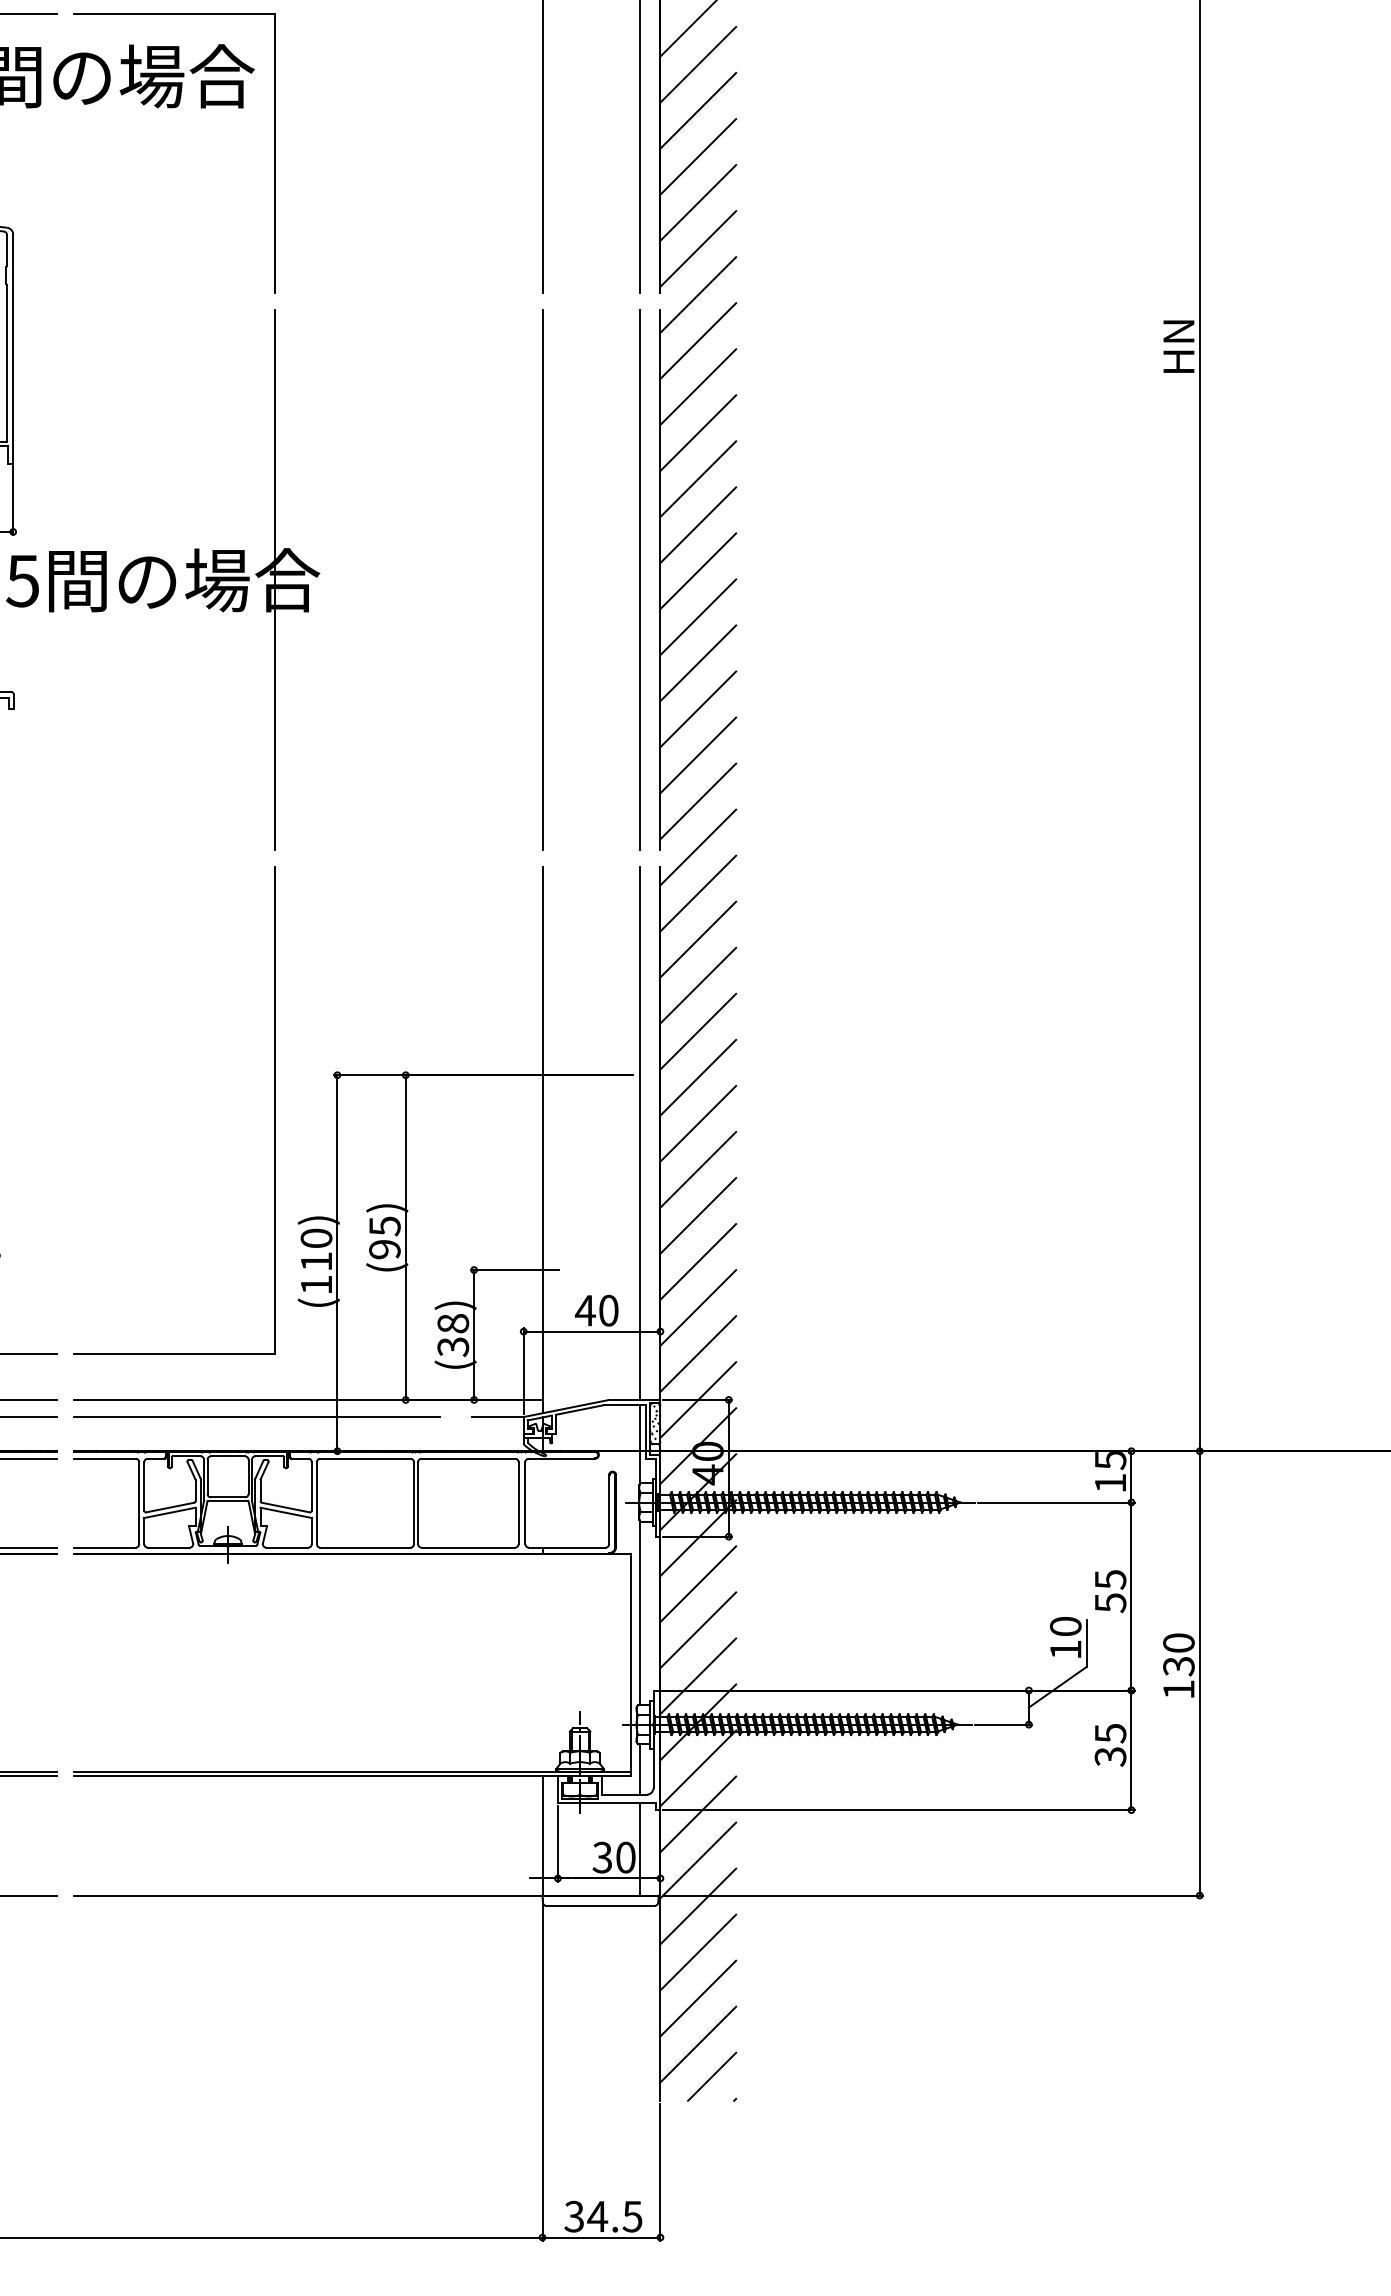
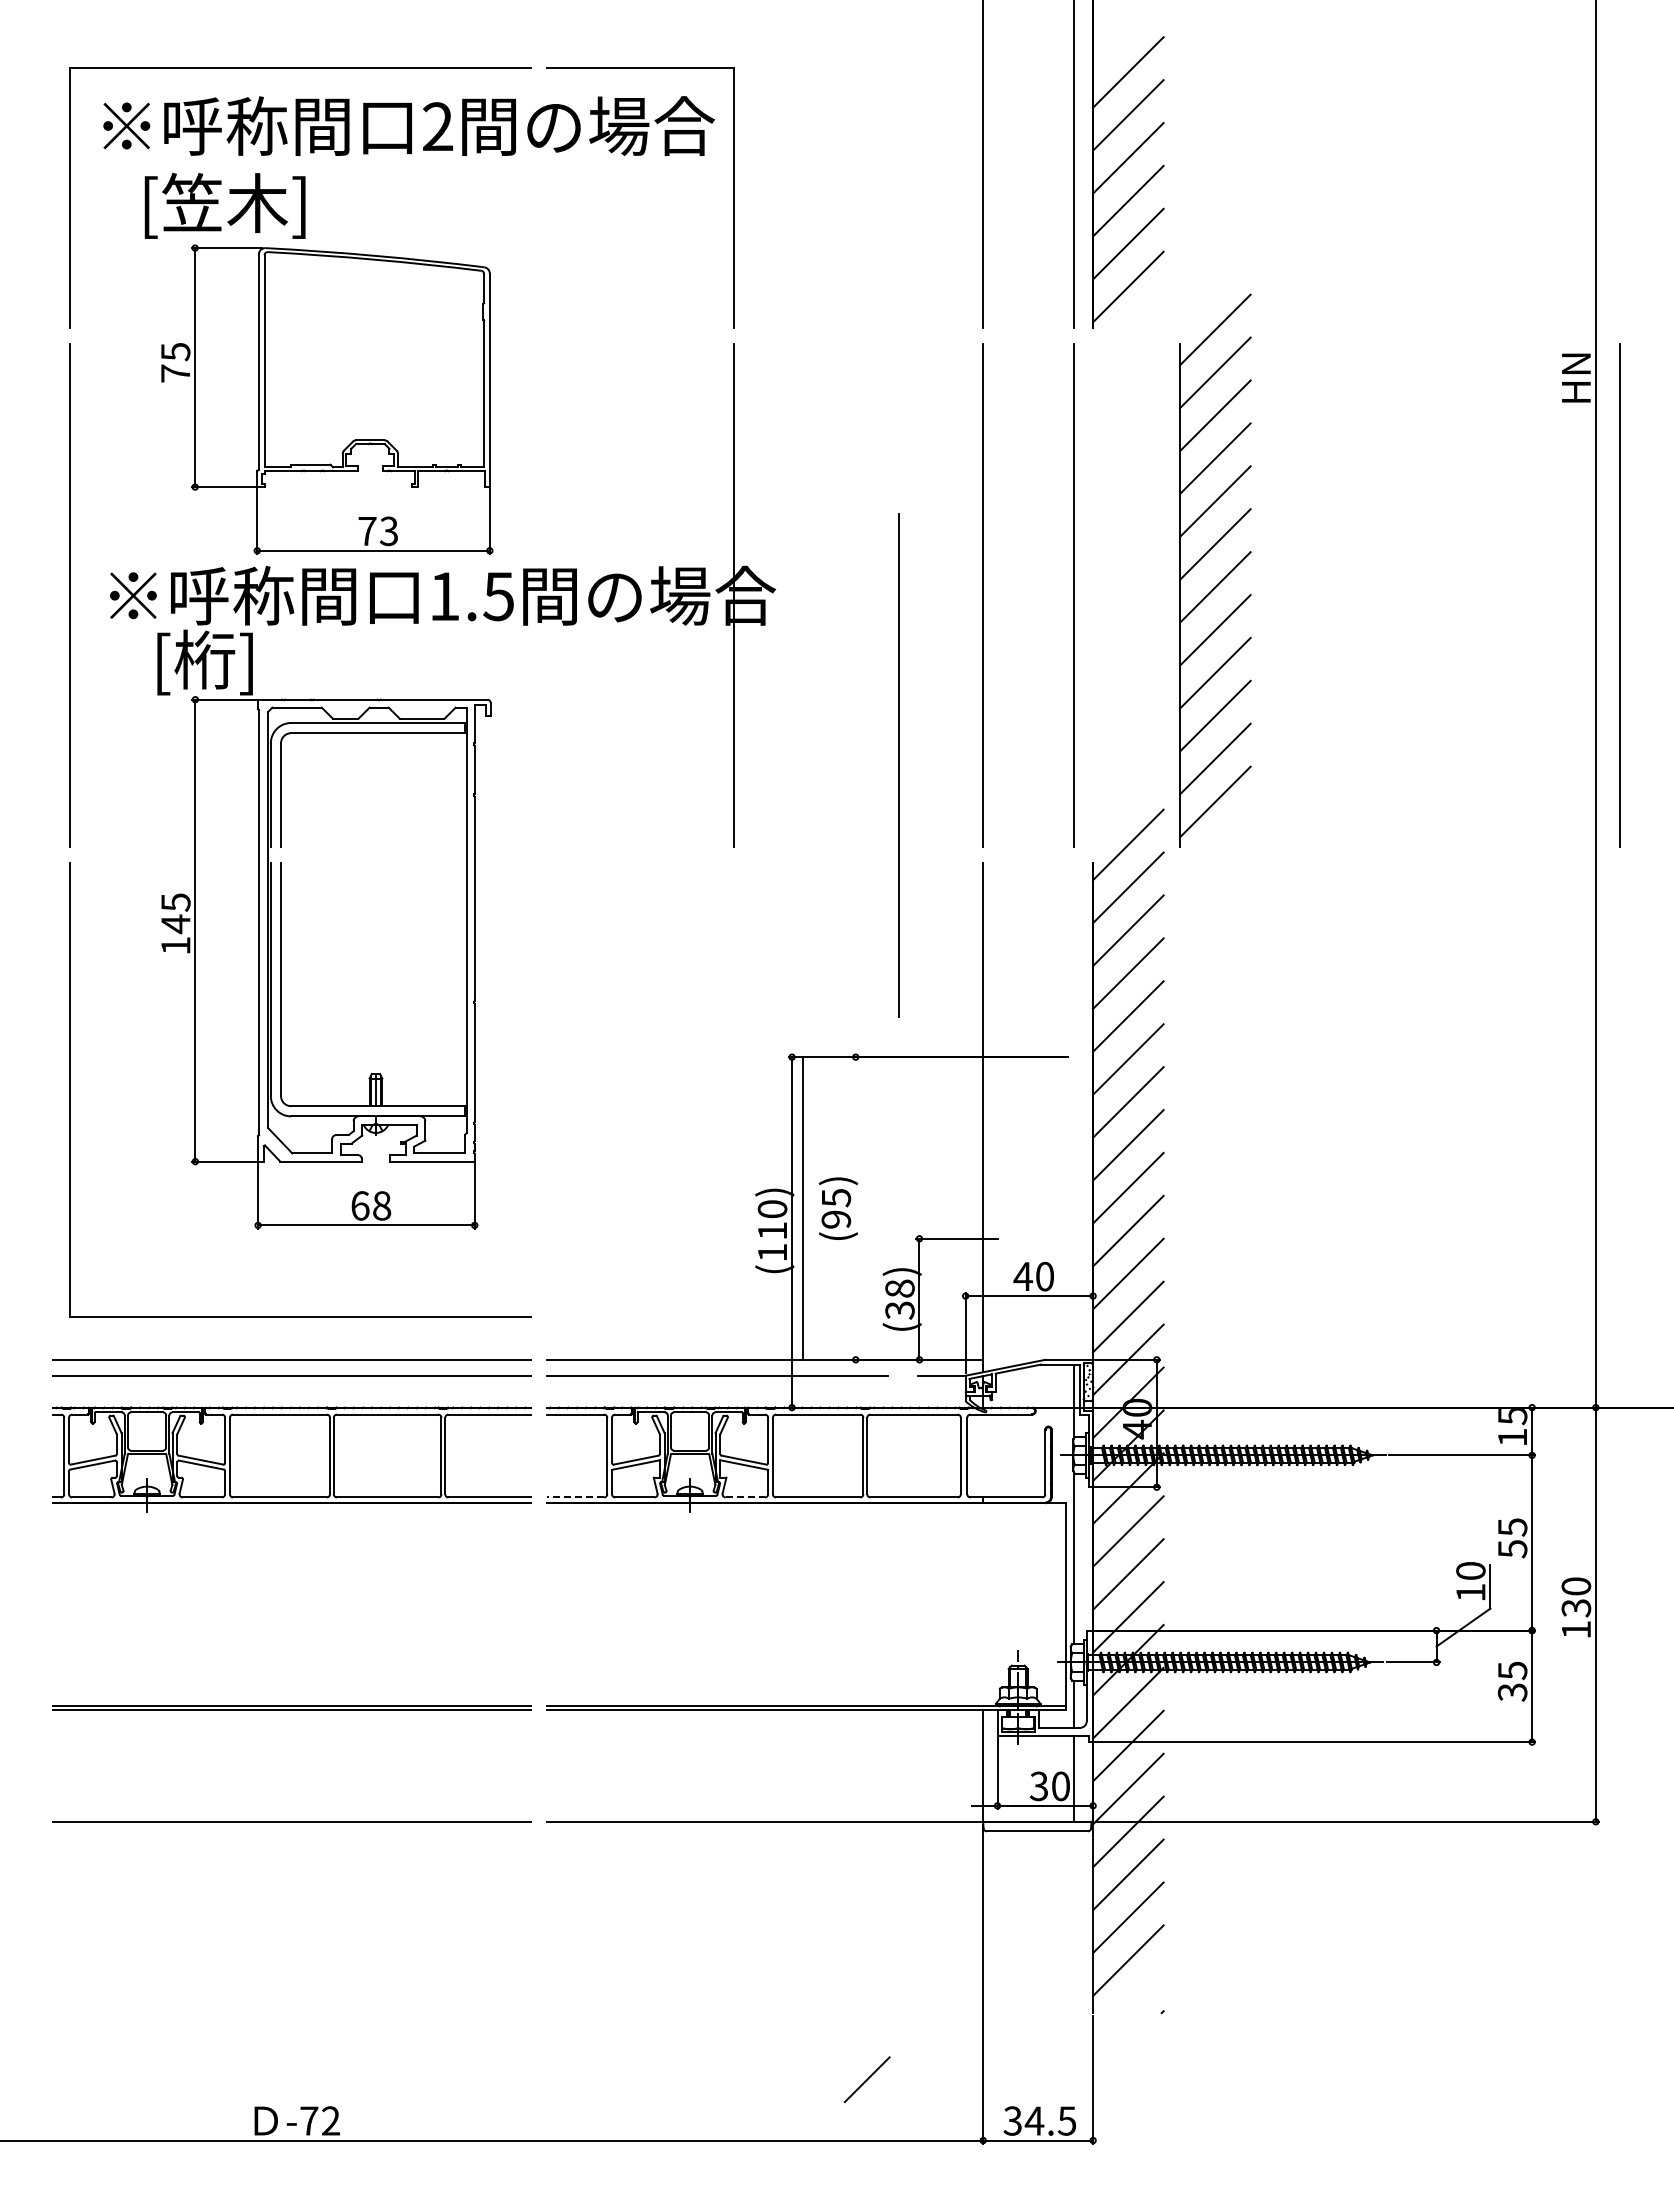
part: (706, 560) -> (1223, 577), moved
line: (1225, 579) -> (1619, 595), added
line: (451, 762) -> (898, 765), added
part: (274, 1109) -> (733, 1089), removed
line: (639, 1132) -> (1073, 1110), removed
line: (405, 1237) -> (802, 1208), moved
line: (105, 1547) -> (575, 1497), solid -> dashed
line: (287, 1547) -> (745, 1497), solid -> dashed
line: (711, 2076) -> (866, 2079), moved

